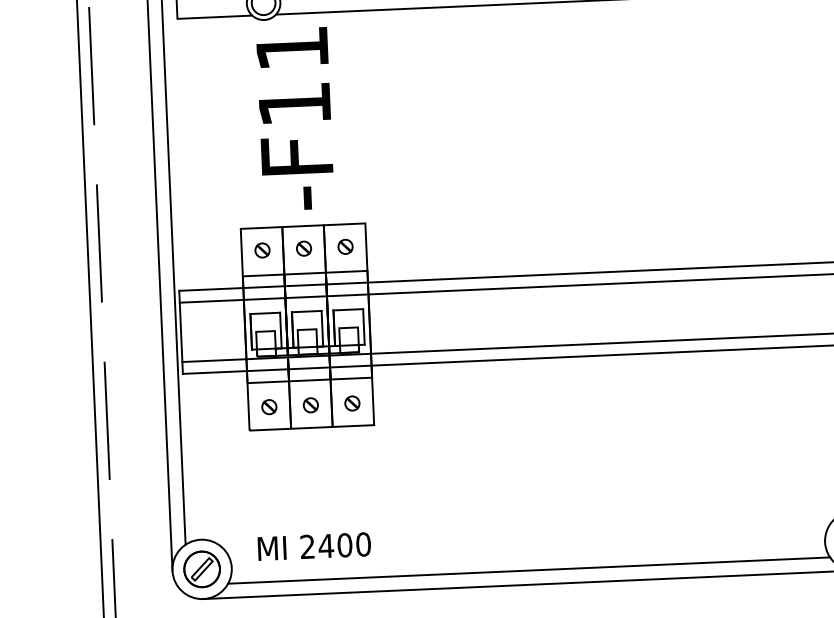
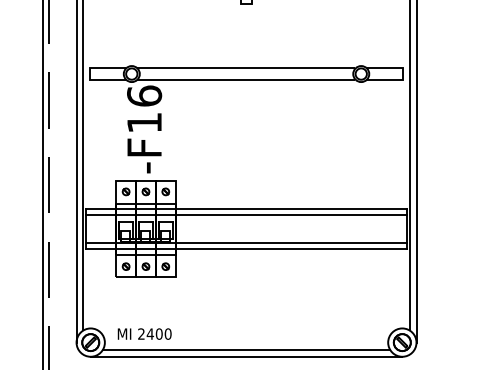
text: (292, 46) -> (144, 95), -F11 -> -F16

